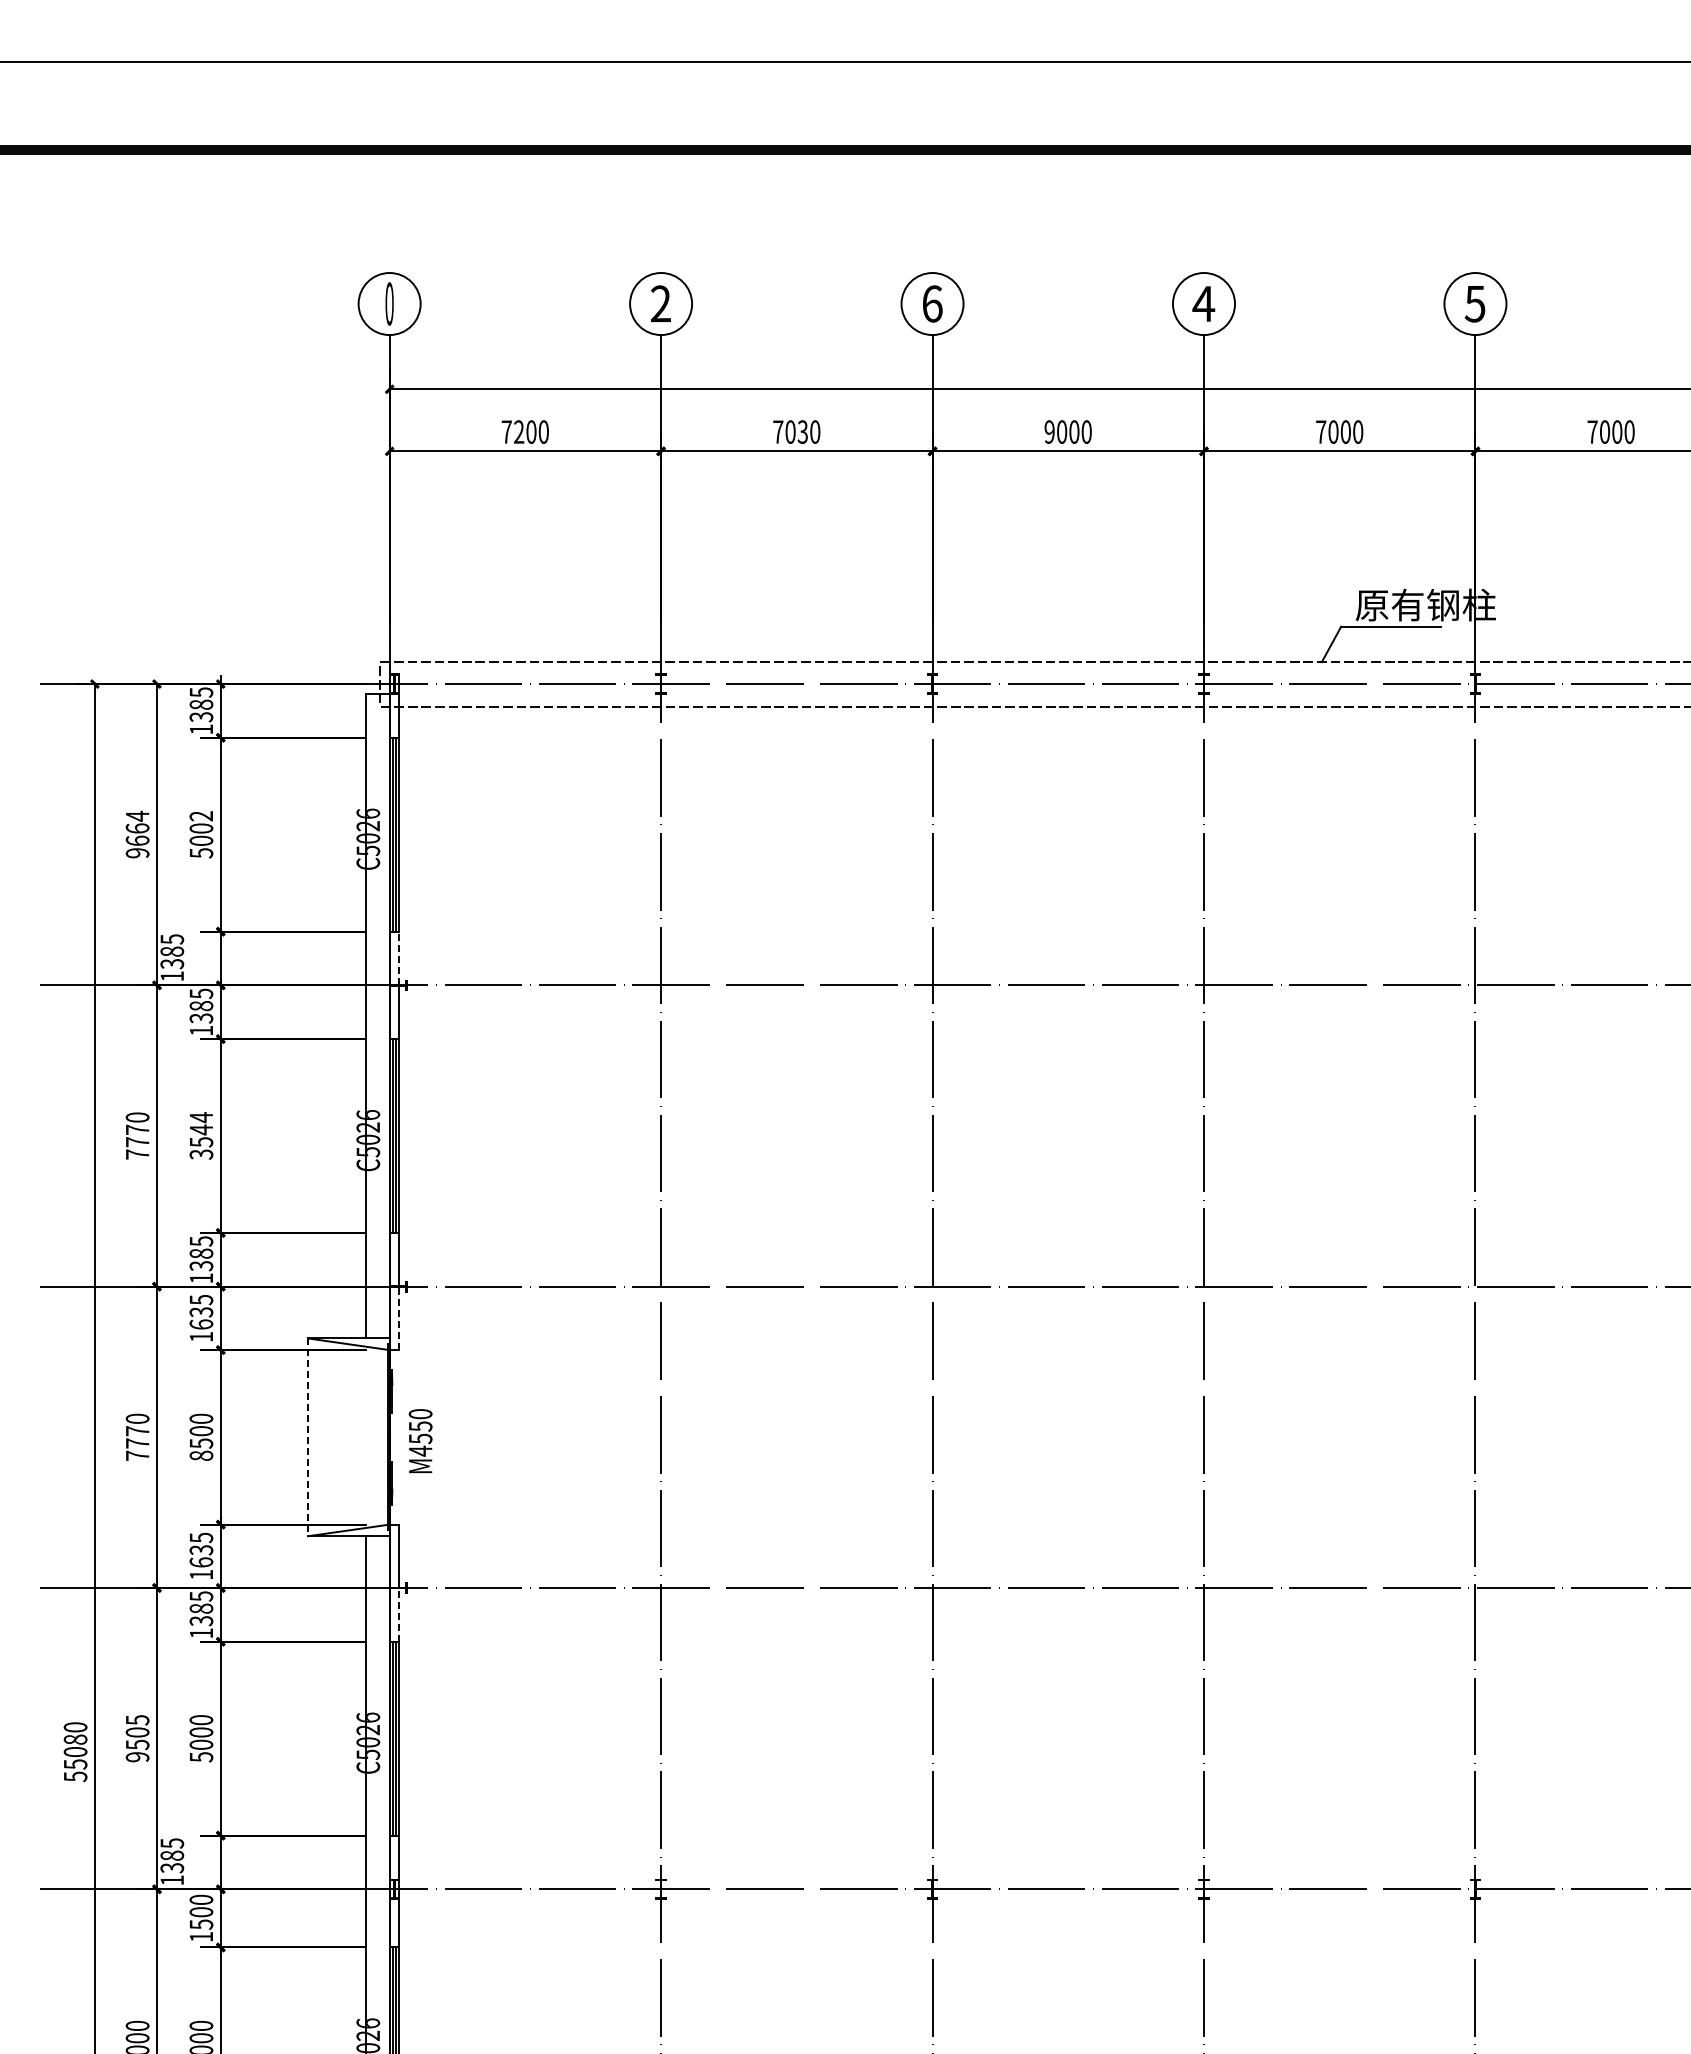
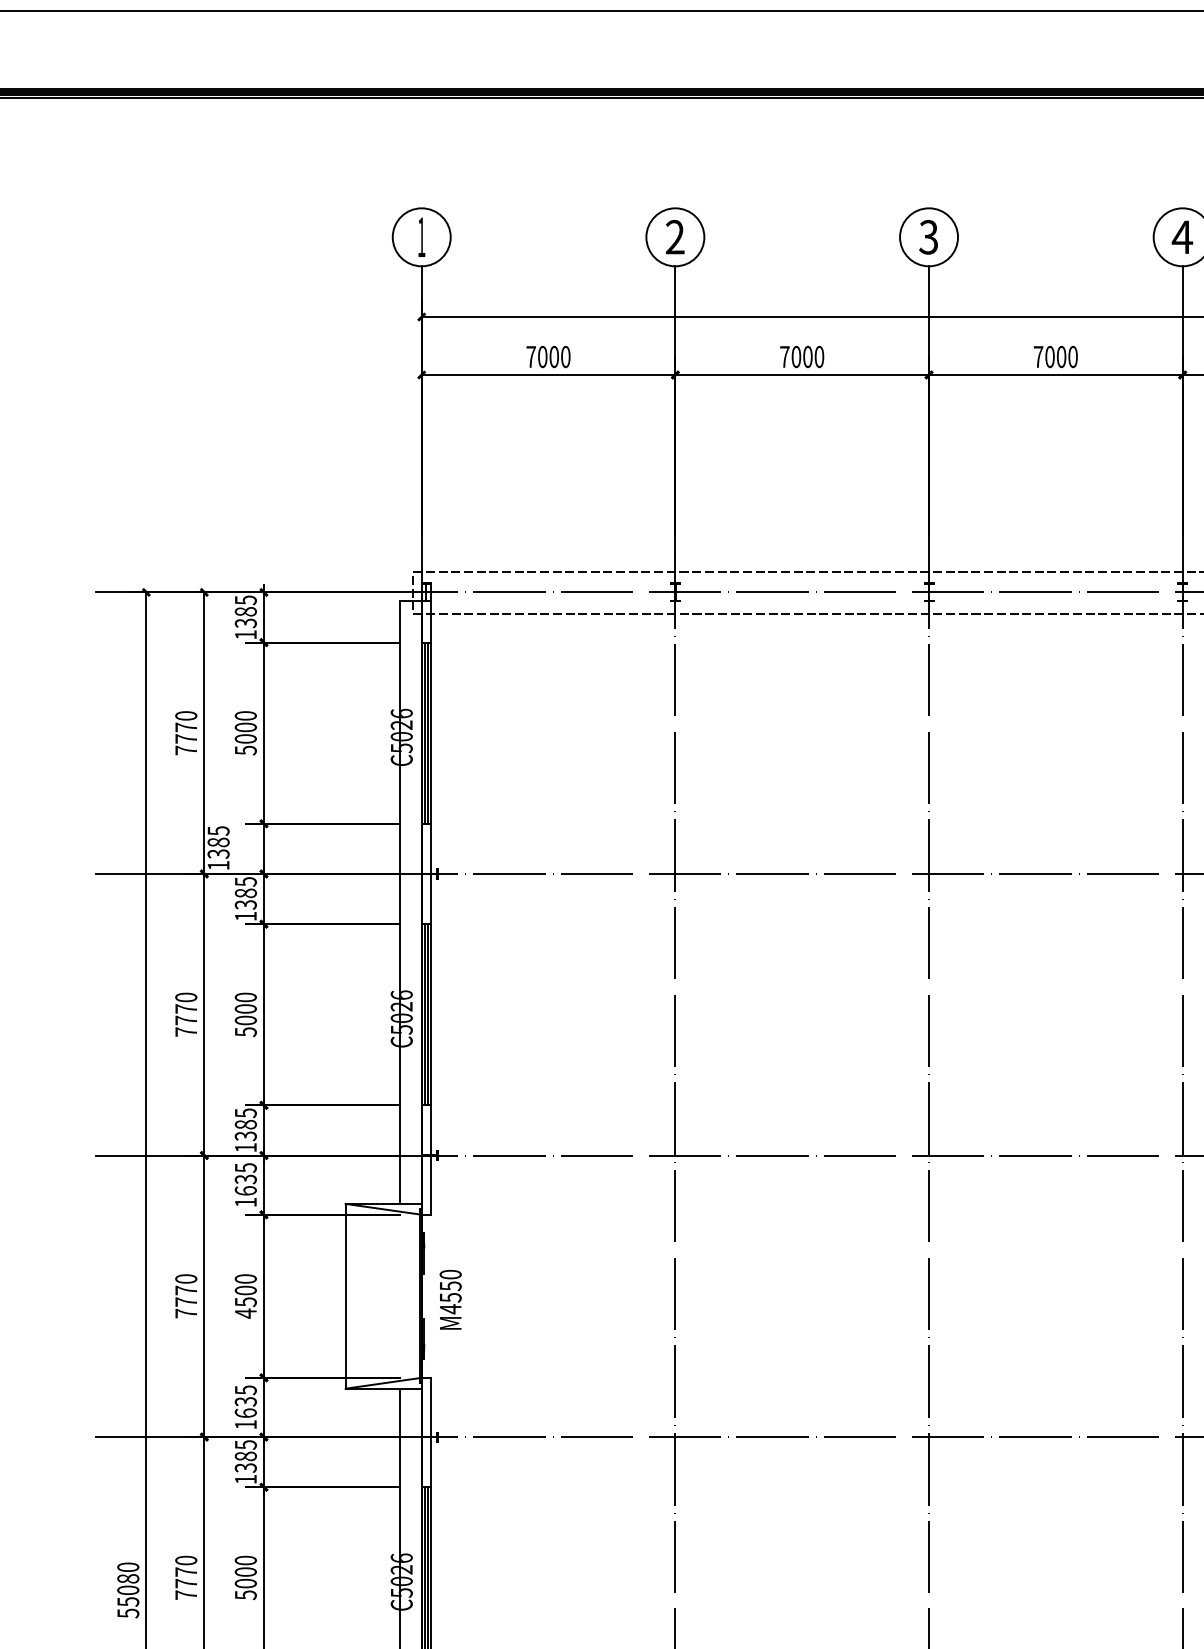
text: (389, 303) -> (421, 236), 0 -> 1
text: (932, 303) -> (928, 236), 6 -> 3
text: (519, 431) -> (543, 356), 7200 -> 7000
text: (802, 431) -> (807, 356), 7030 -> 7000
text: (1049, 431) -> (1038, 356), 9000 -> 7000
text: (201, 816) -> (245, 716), 5002 -> 5000
text: (137, 834) -> (186, 733), 9664 -> 7770
line: (399, 958) -> (430, 848), dashed -> solid
text: (201, 1135) -> (245, 1014), 3544 -> 5000
line: (399, 1318) -> (430, 1185), dashed -> solid
line: (308, 1437) -> (345, 1296), dashed -> solid
text: (201, 1455) -> (245, 1313), 8500 -> 4500
line: (399, 1614) -> (430, 1461), dashed -> solid
text: (137, 1738) -> (186, 1577), 9505 -> 7770

